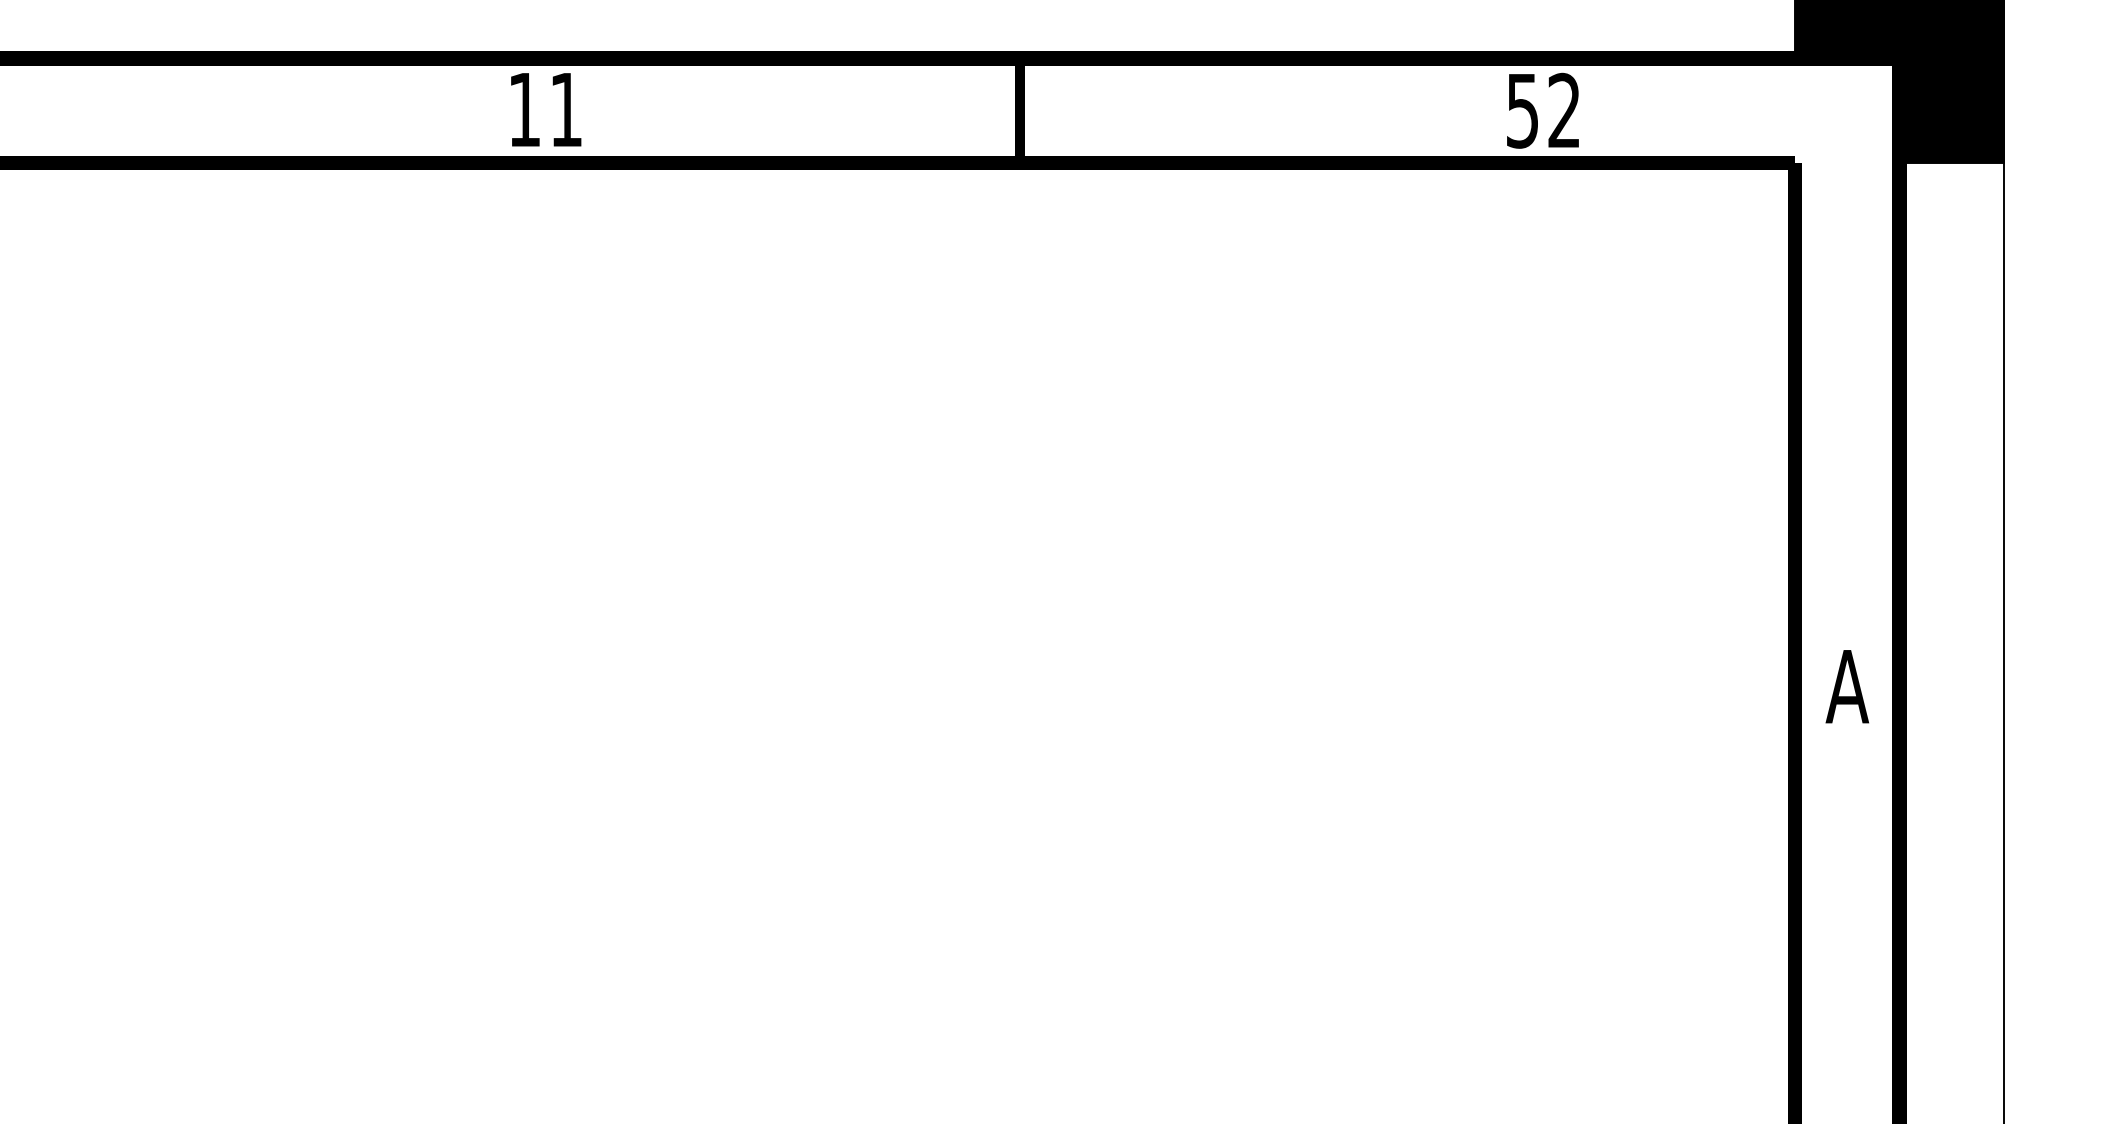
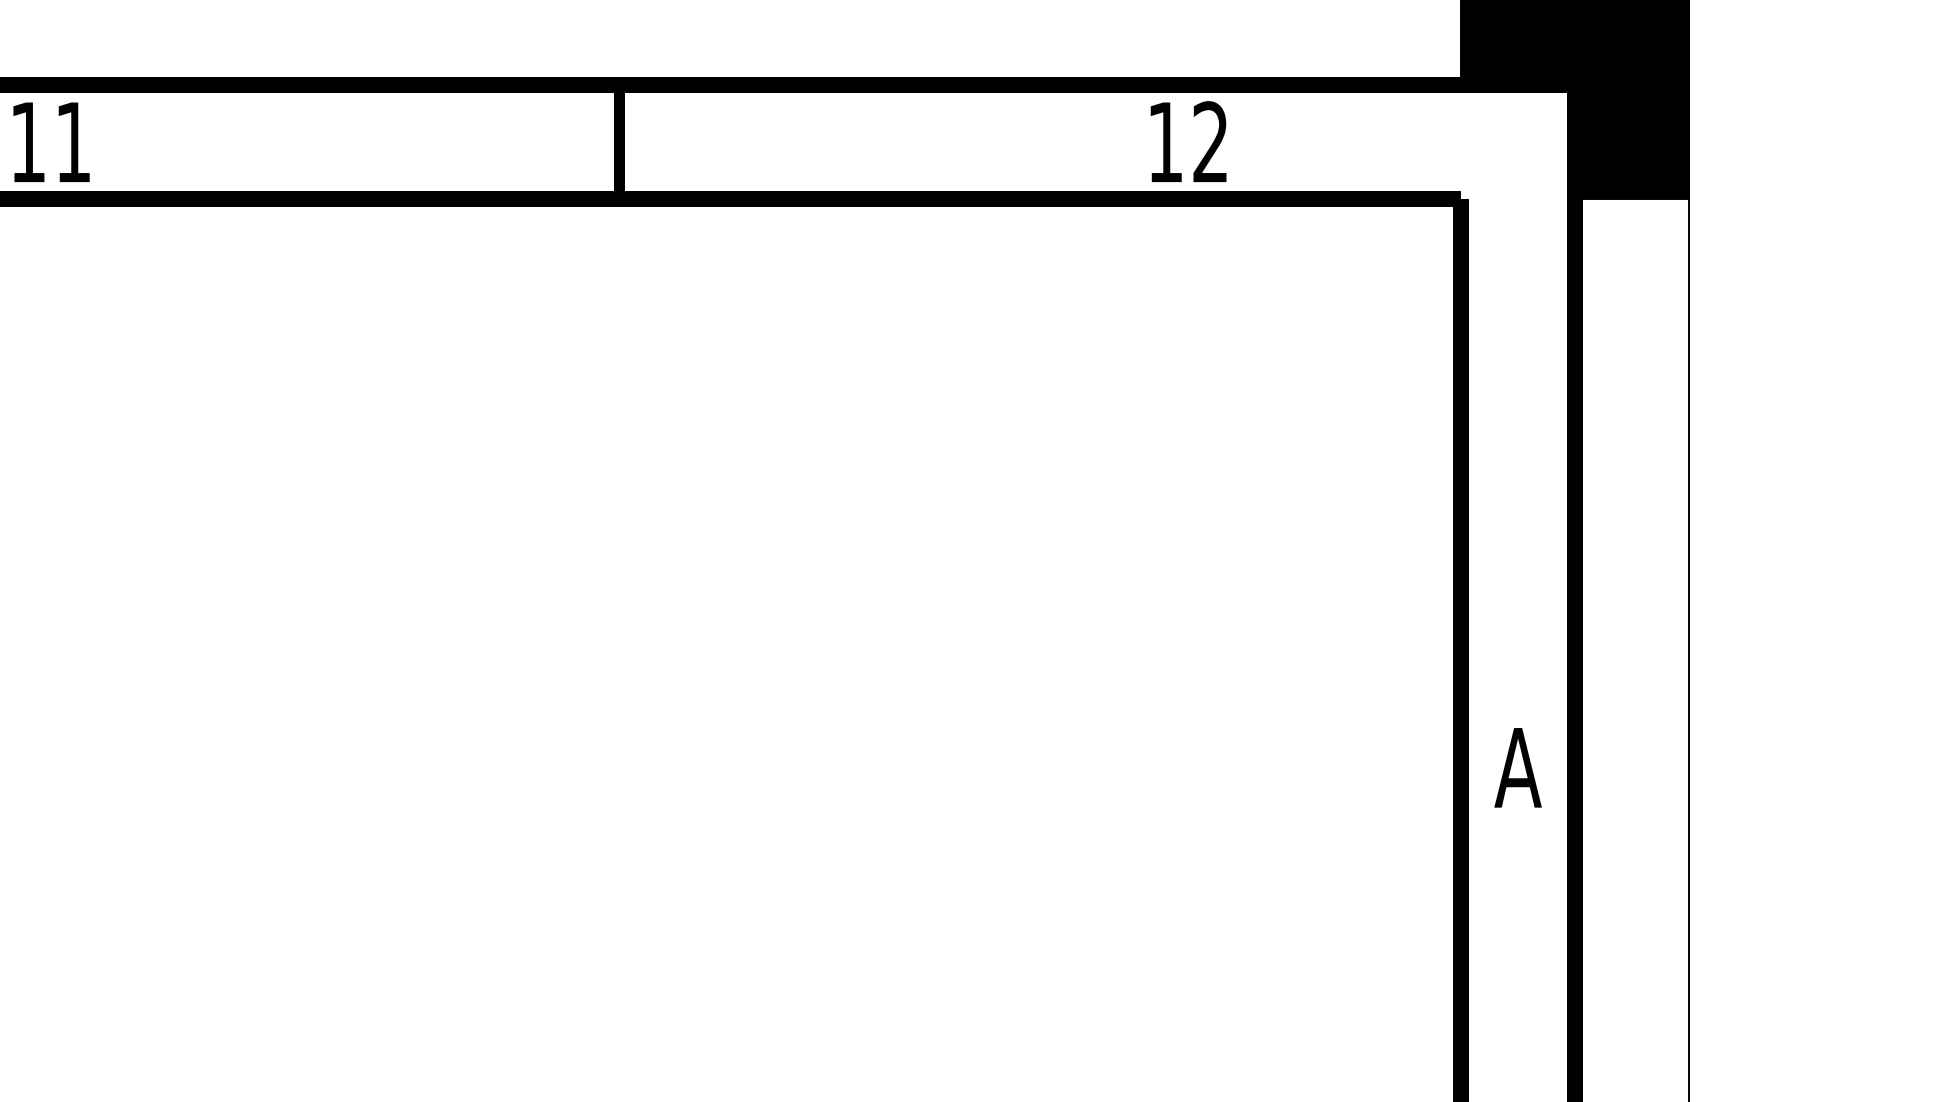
text: (546, 109) -> (51, 141), moved
text: (1522, 111) -> (1165, 143), 52 -> 12

